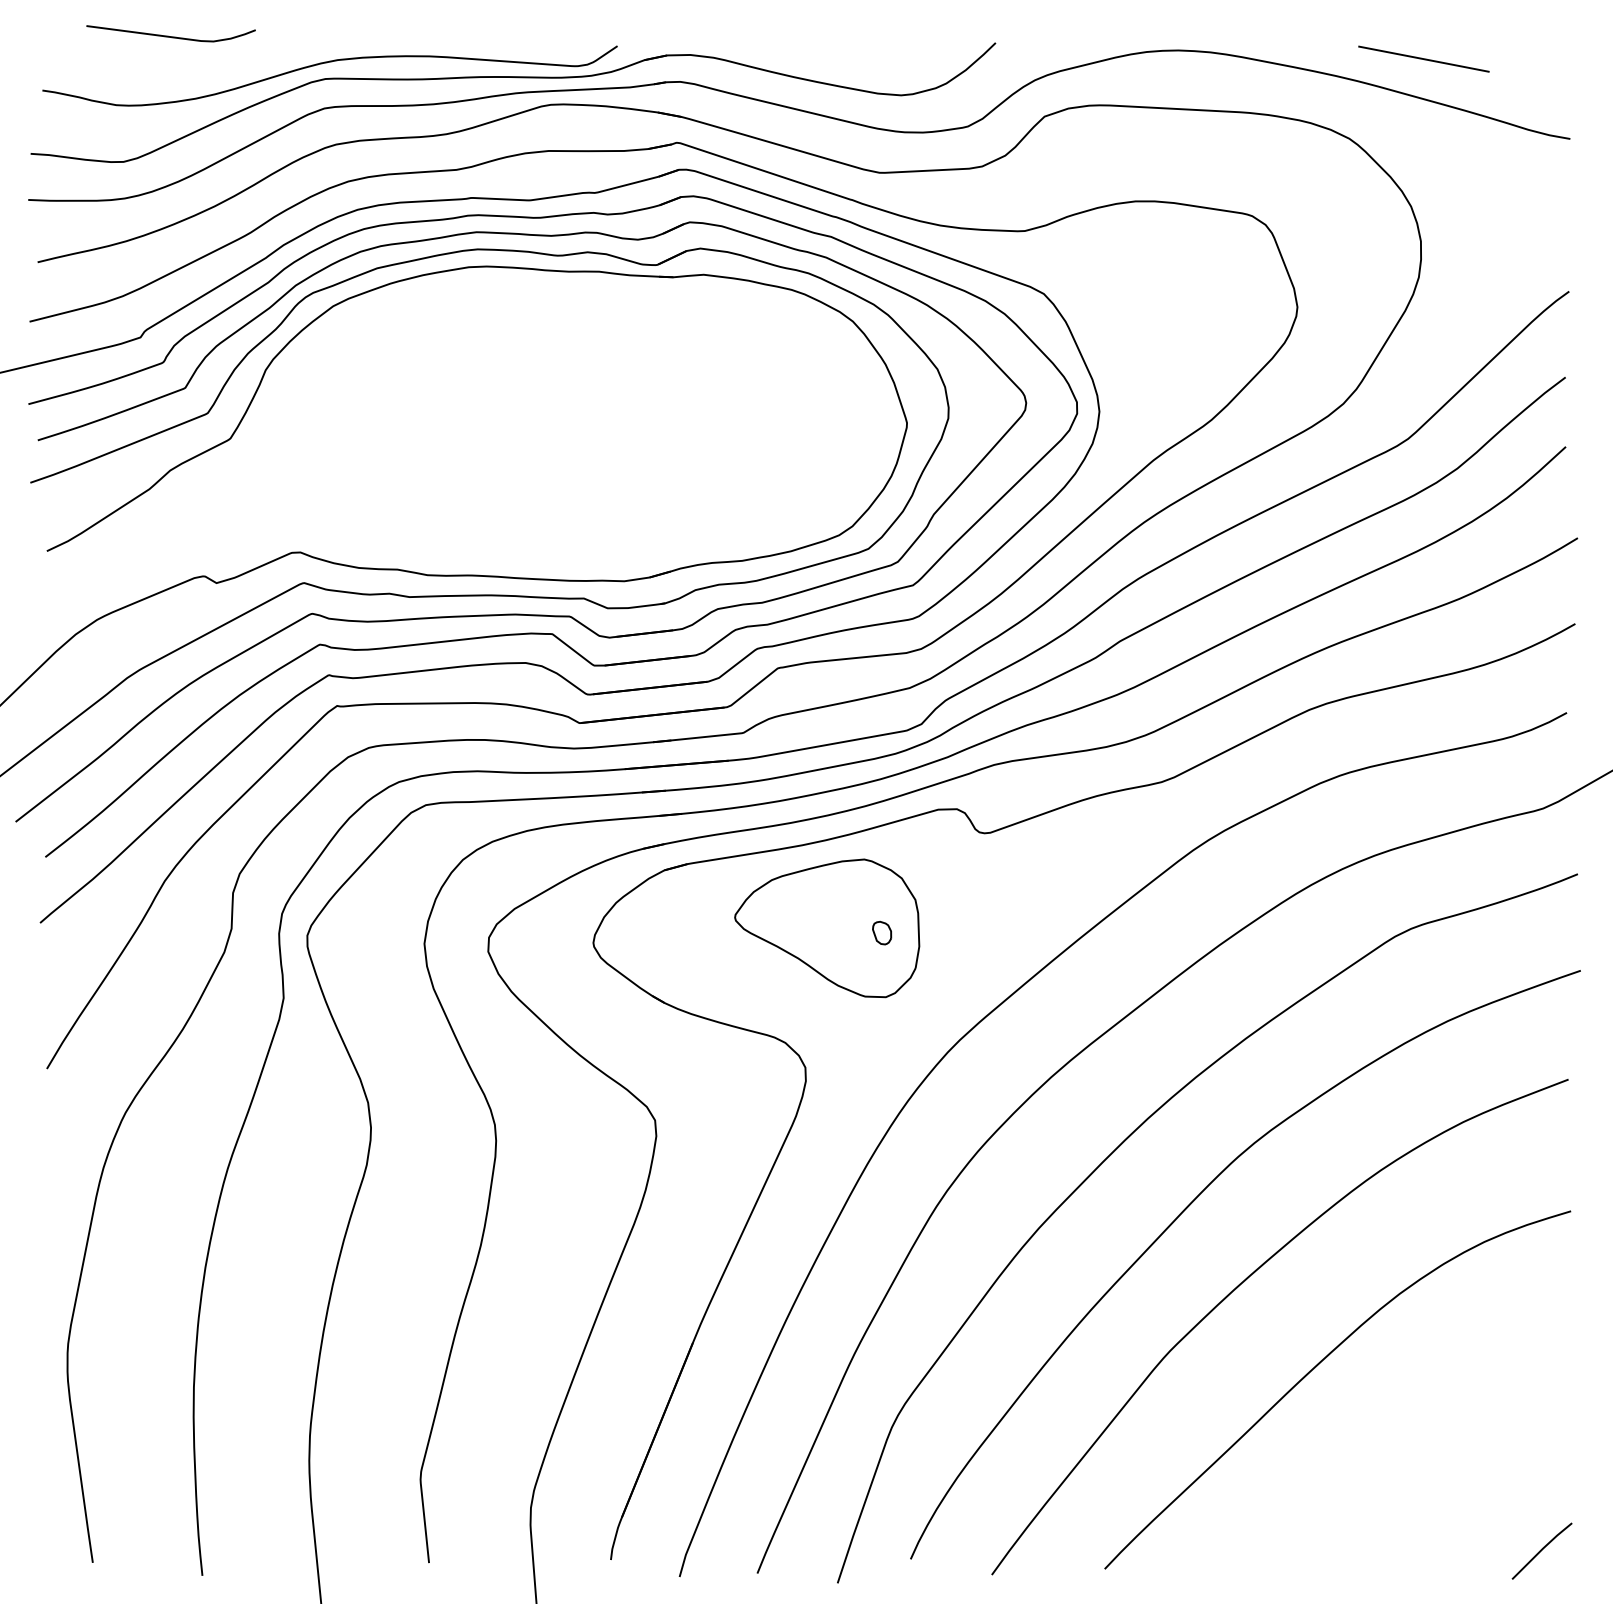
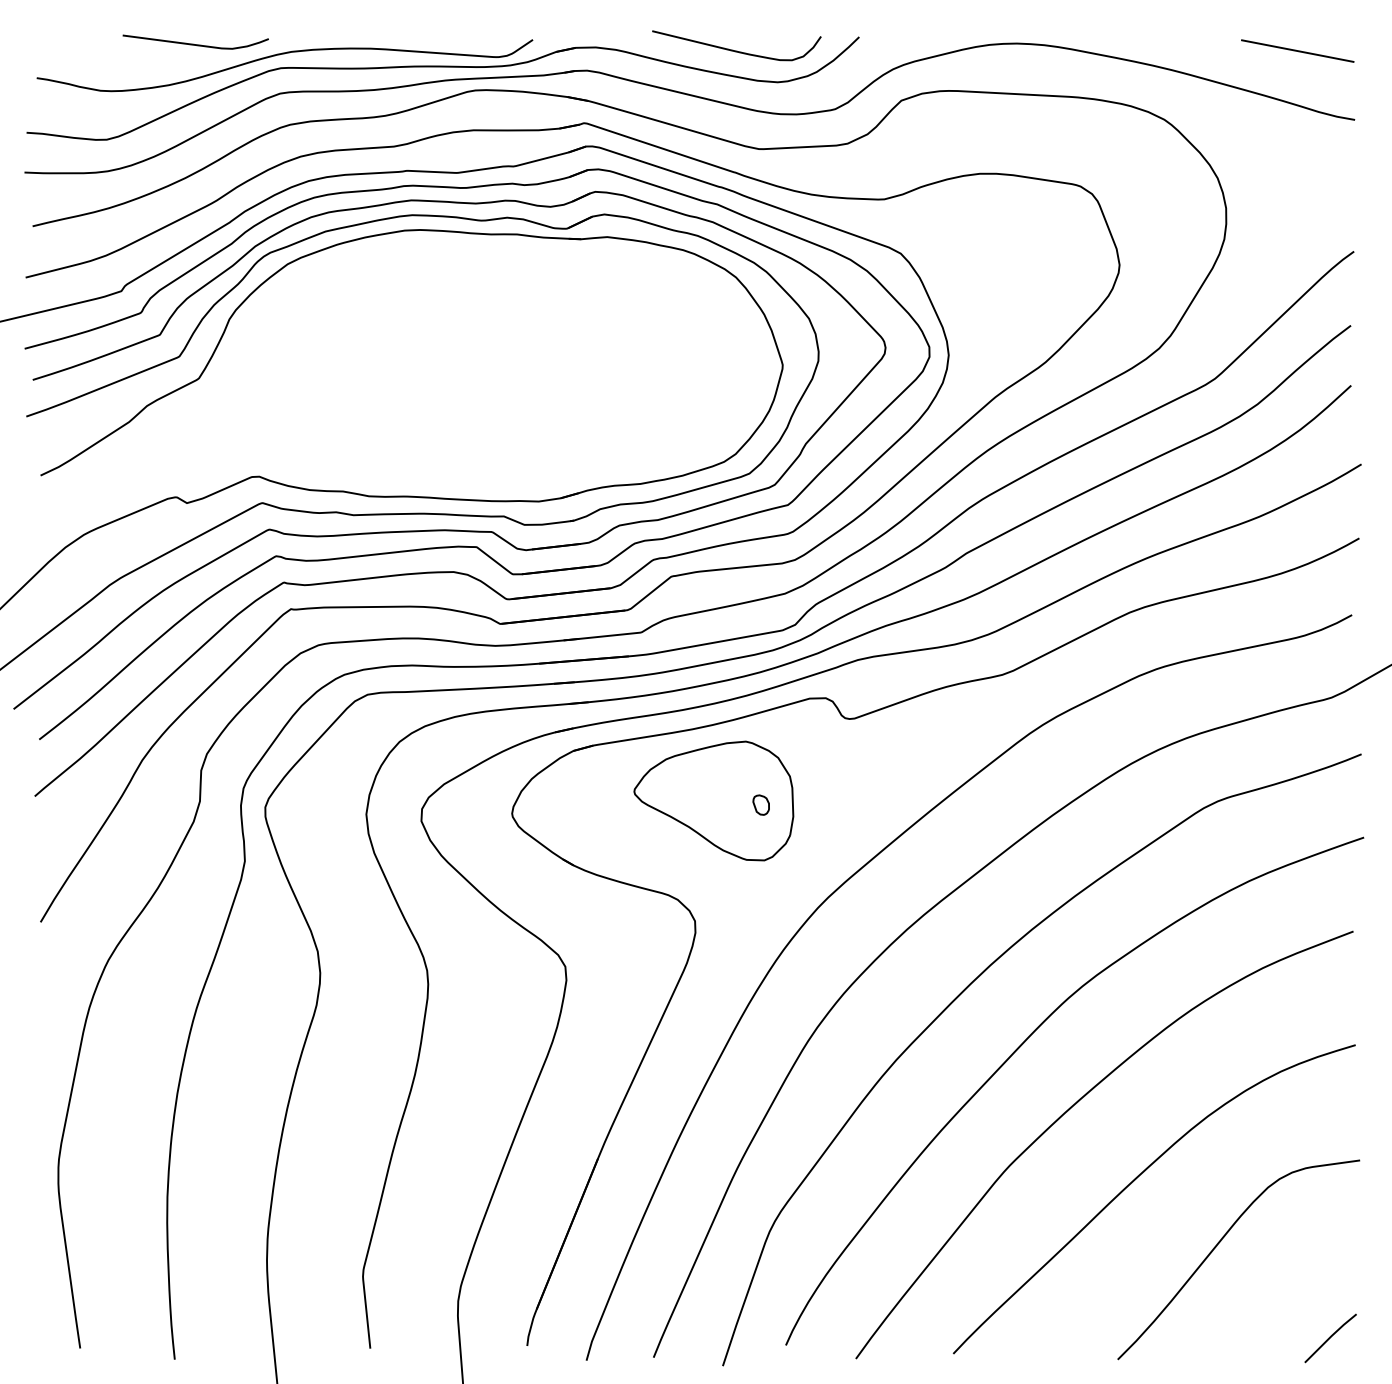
curve: (168, 35) -> (193, 43), moved
curve: (853, 58) -> (736, 50), added
line: (1423, 58) -> (1297, 50), moved
curve: (1410, 1444) -> (1217, 1246), added

